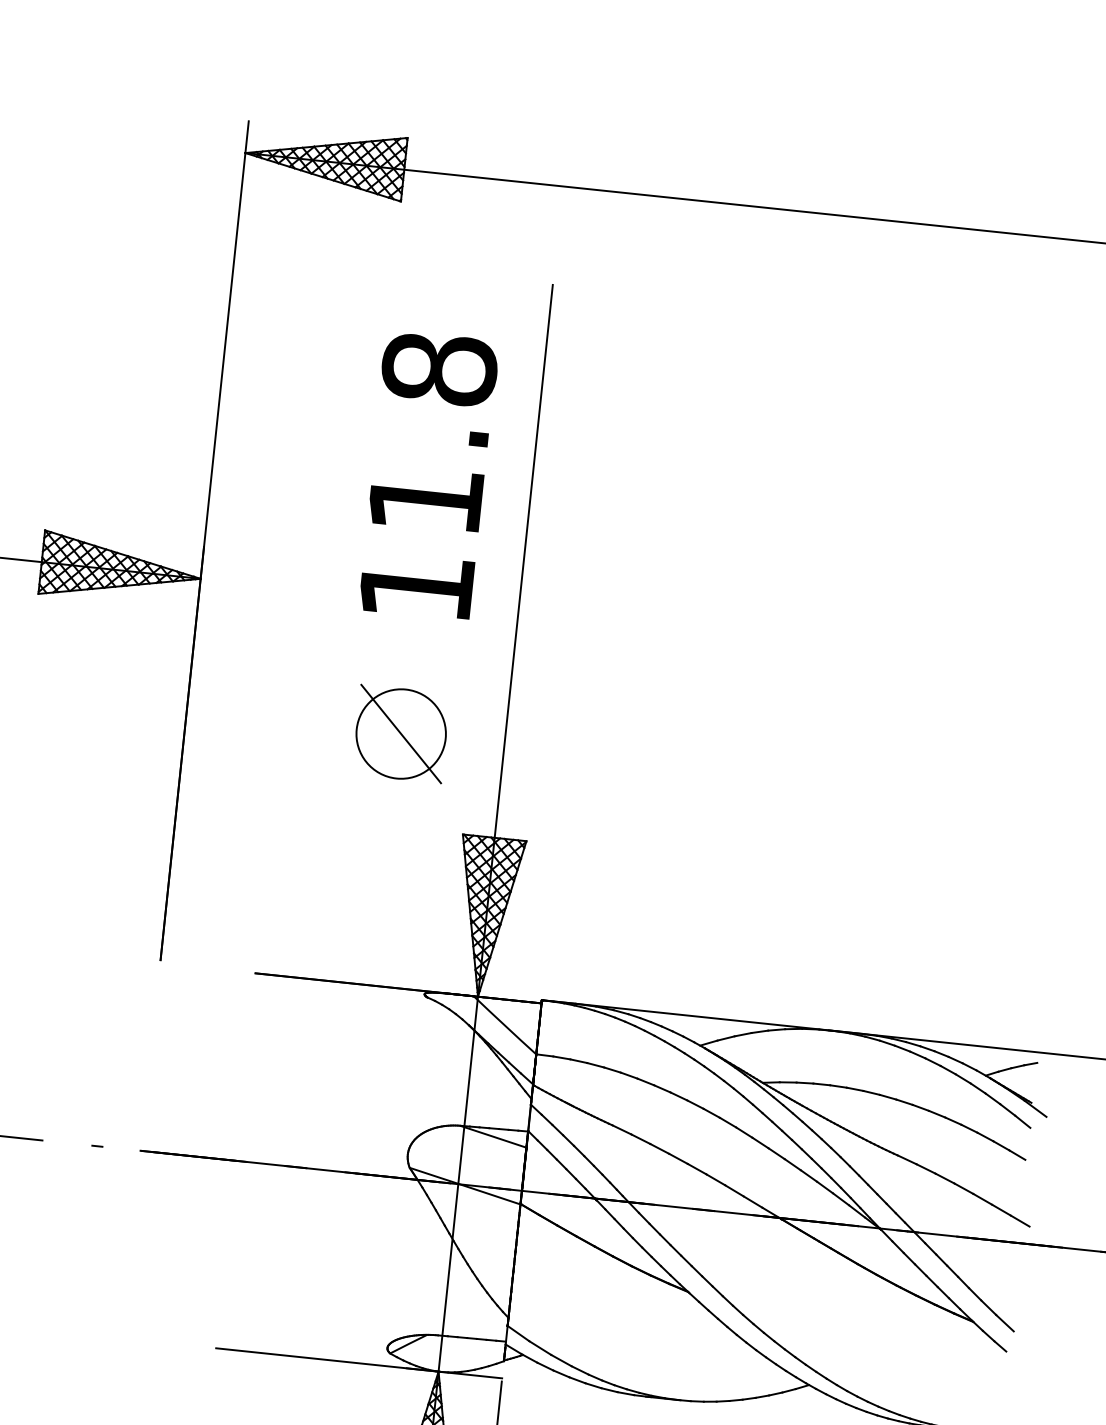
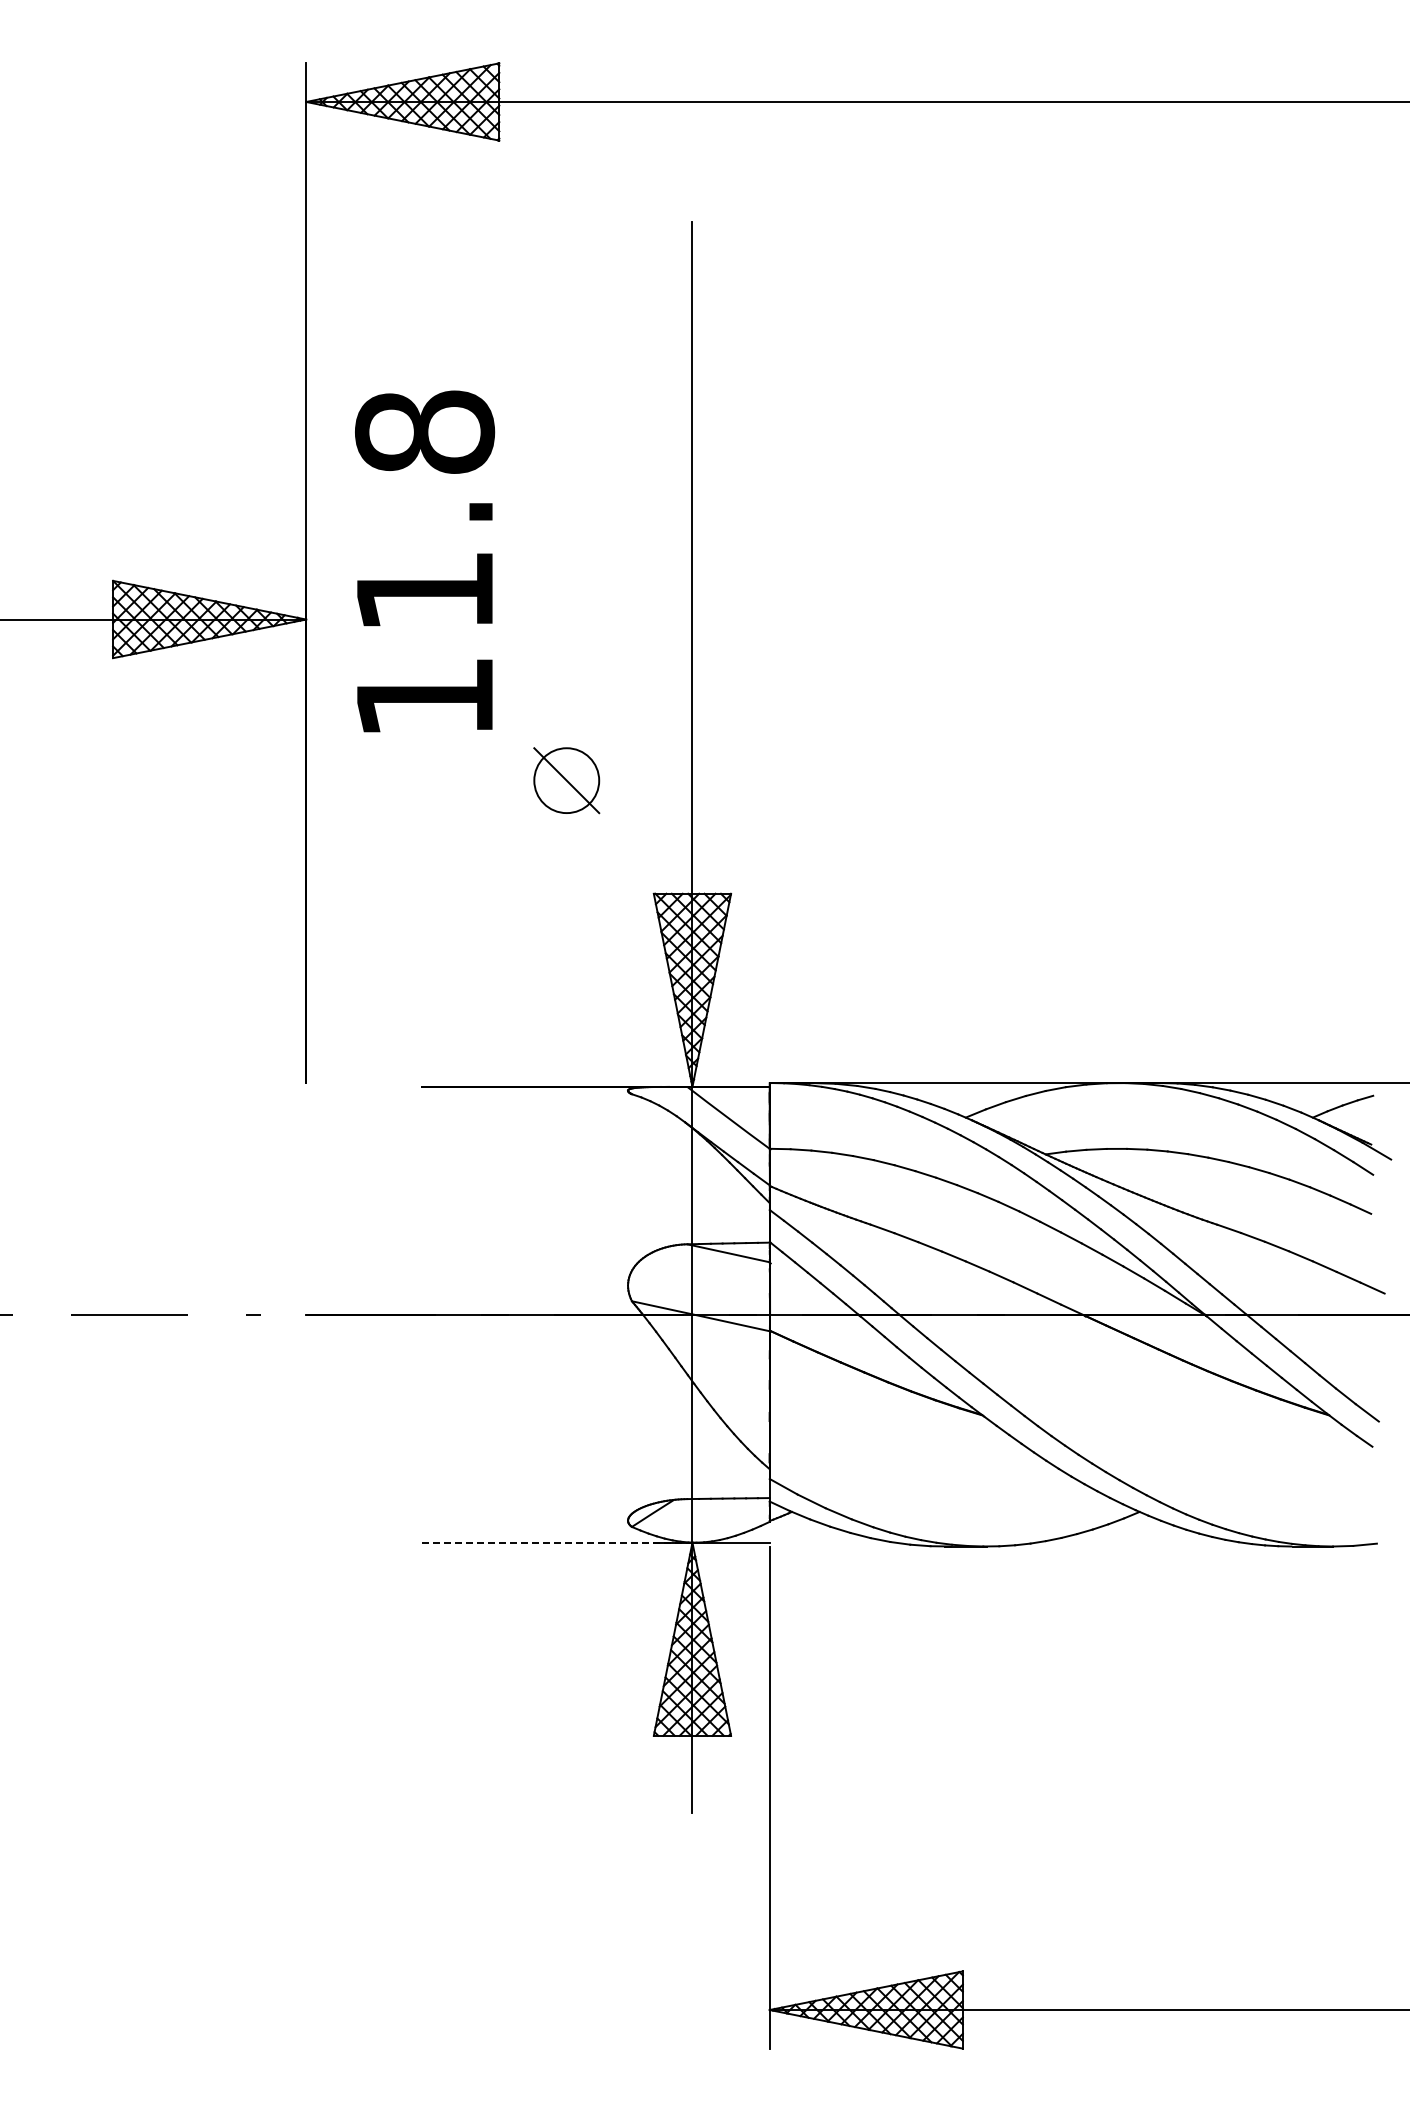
text: (428, 475) -> (425, 561), moved
part: (400, 733) -> (566, 780), size x0.6
line: (328, 1359) -> (558, 1542), solid -> dashed

